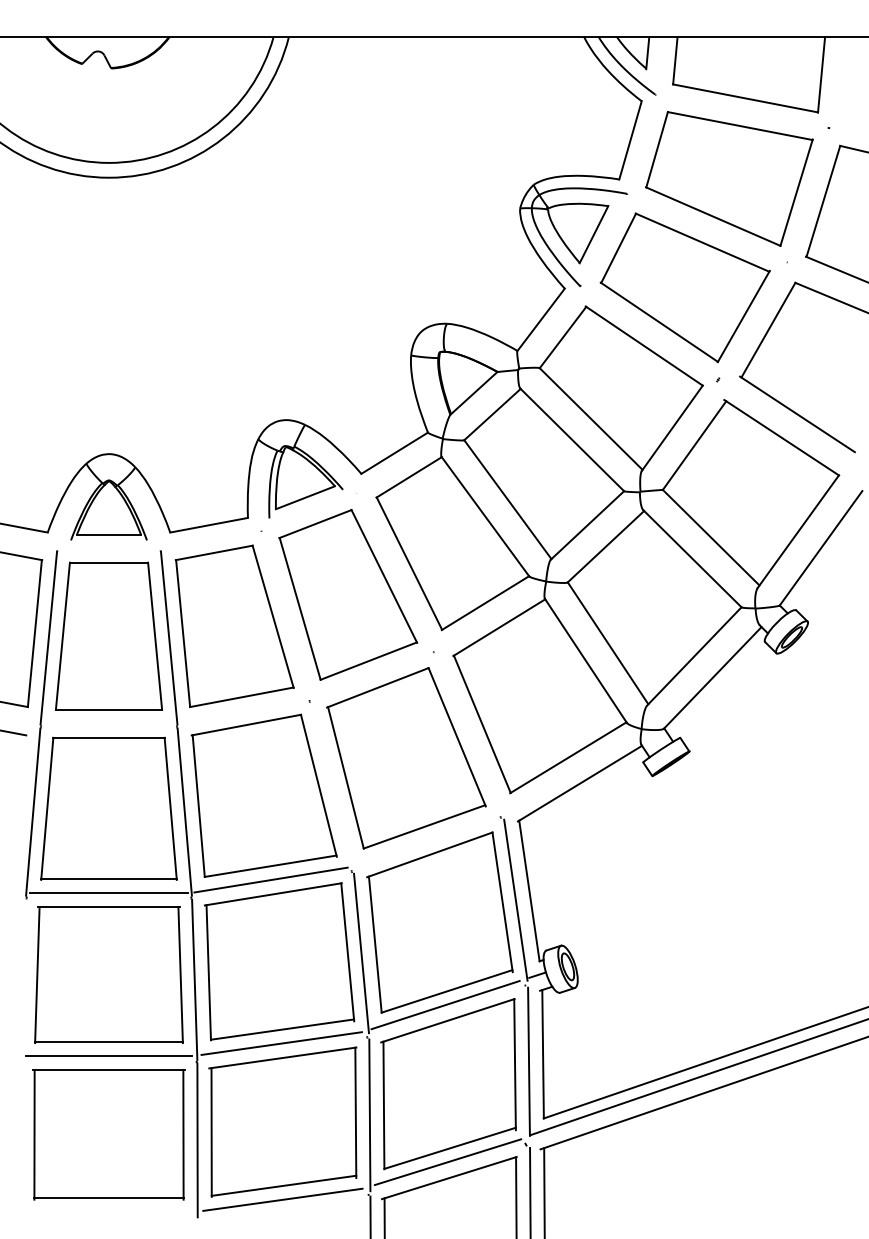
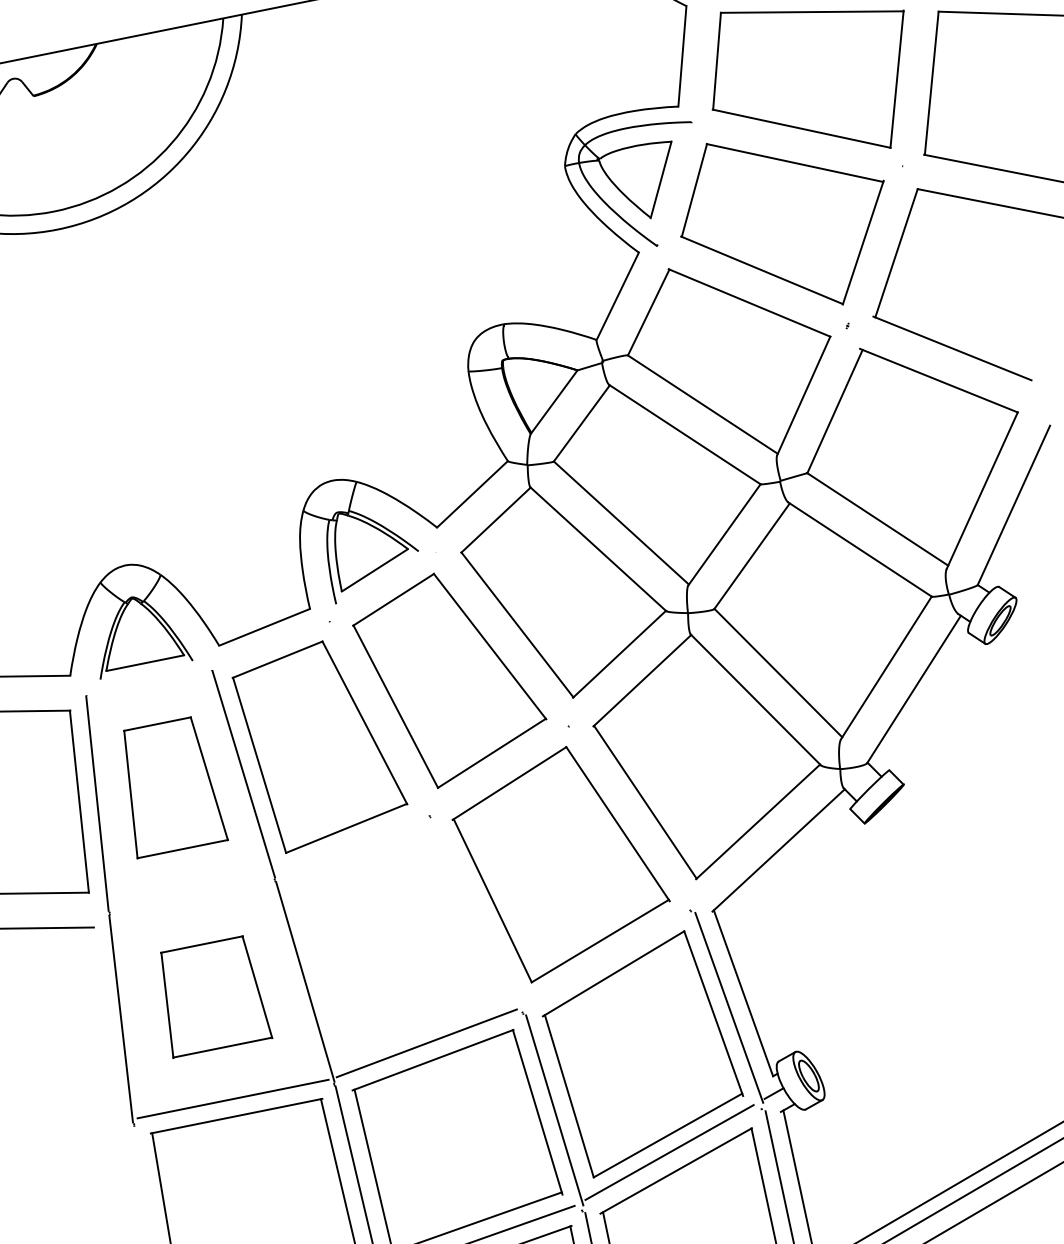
part: (108, 635) -> (169, 785), size x0.7
part: (263, 795) -> (396, 942), removed
part: (108, 808) -> (211, 996), size x0.6

